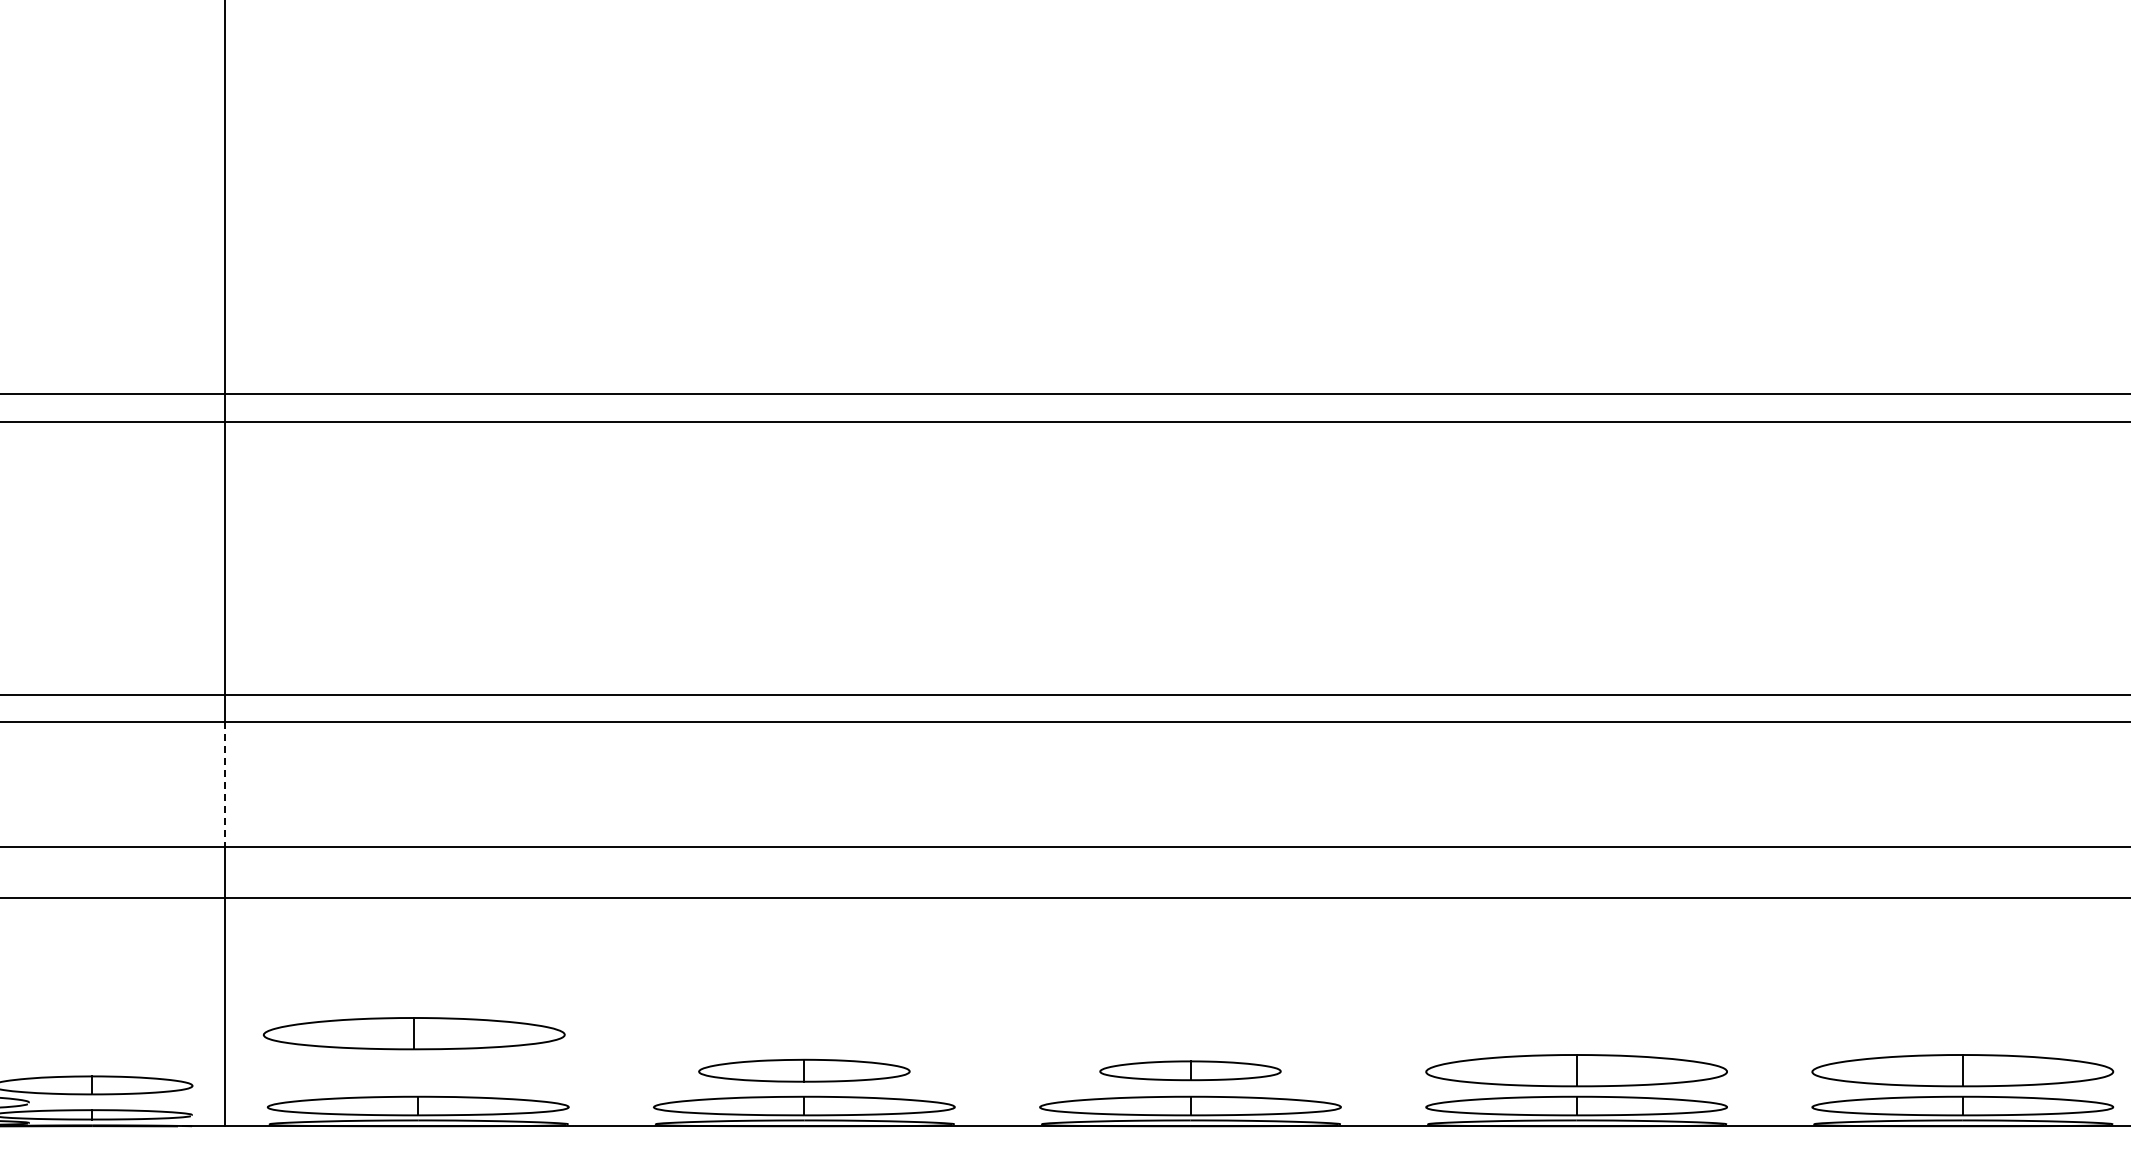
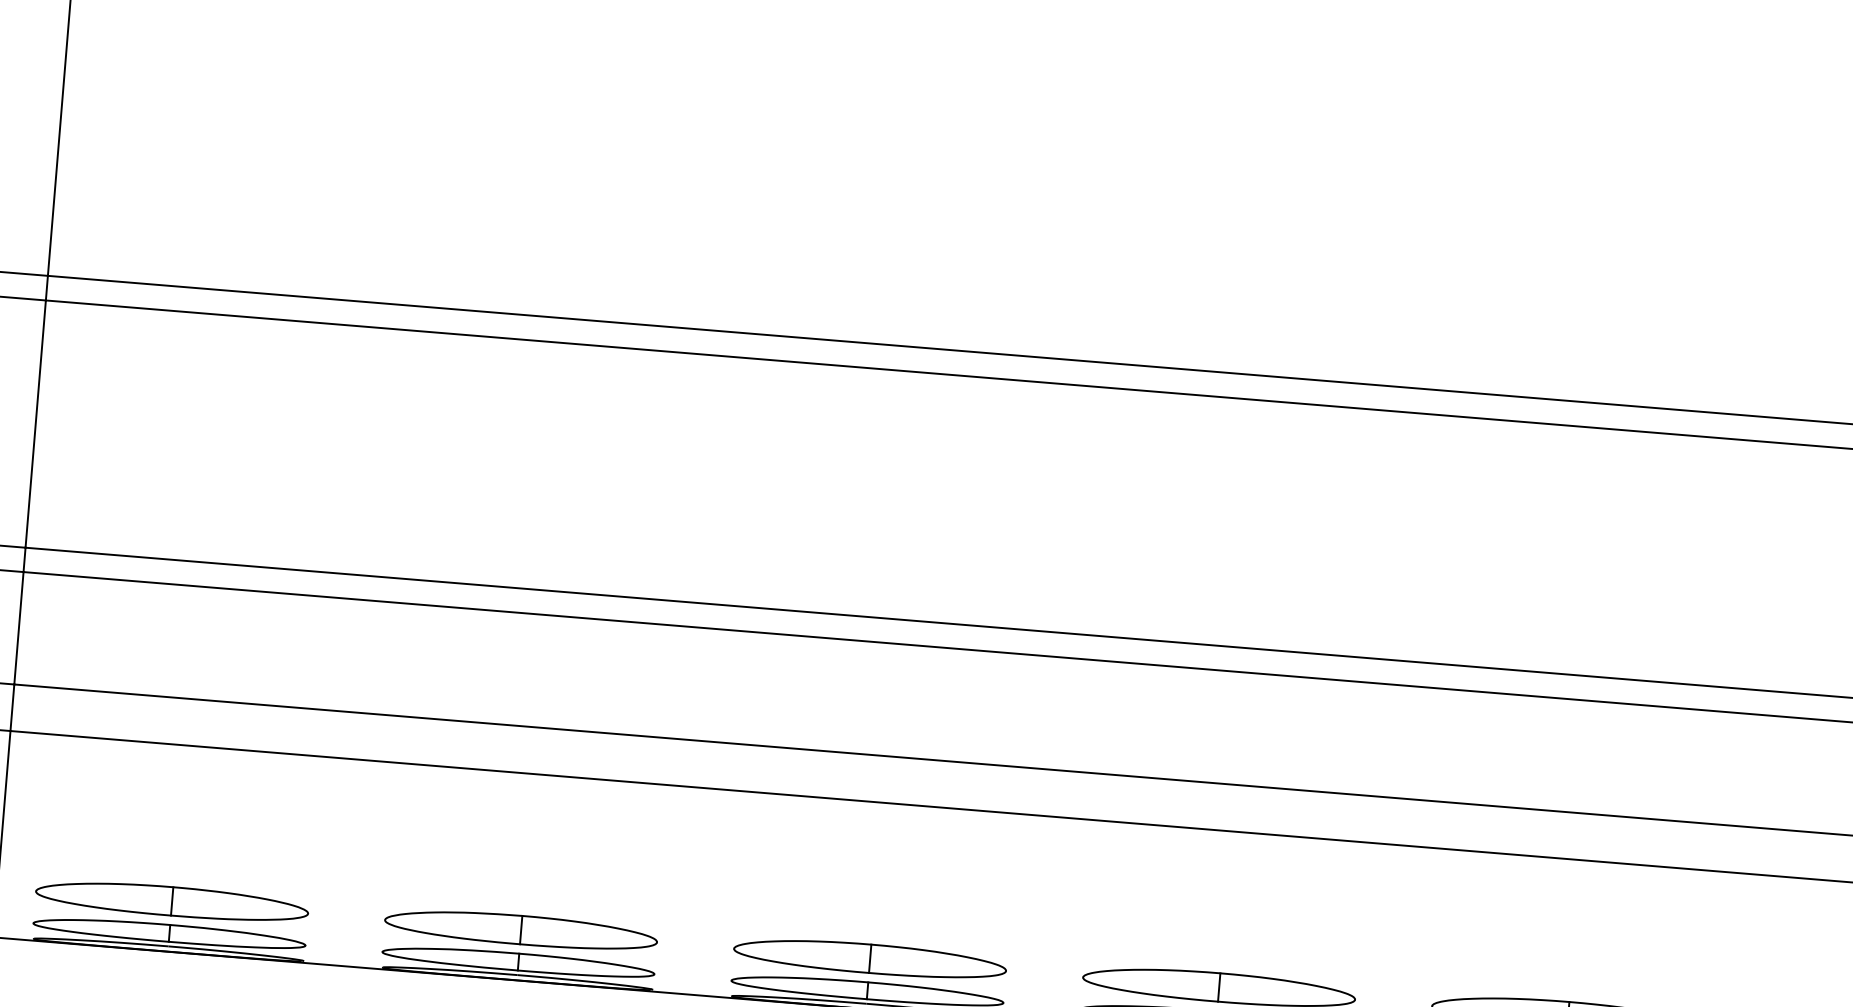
line: (225, 784) -> (19, 628), dashed -> solid
part: (414, 1033) -> (172, 901), moved
part: (804, 1070) -> (521, 929), size x1.43
part: (1190, 1070) -> (870, 958), size x1.67

